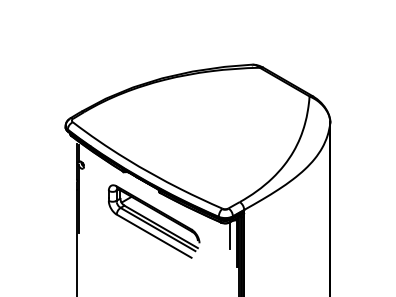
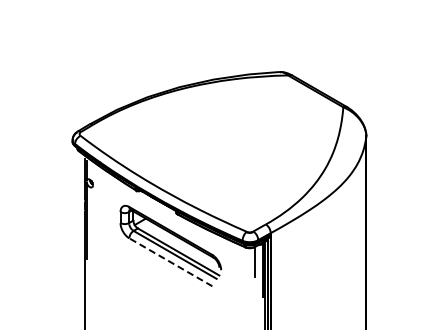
line: (153, 236) -> (170, 262), solid -> dashed

